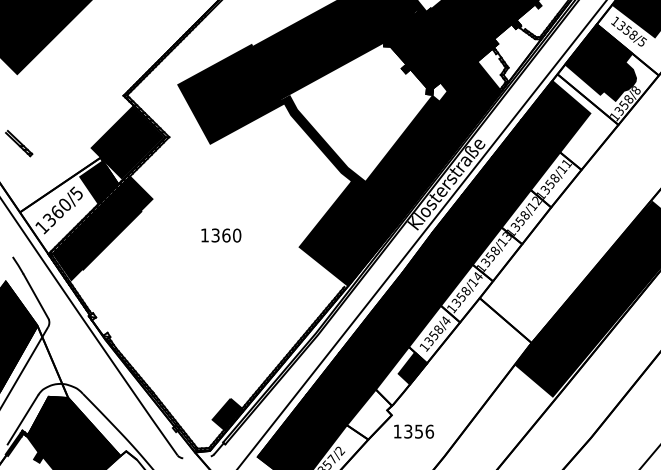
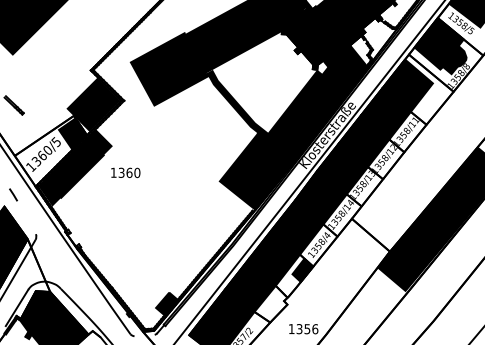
text: (221, 235) -> (125, 172), moved
line: (35, 296) -> (26, 217), removed
text: (413, 431) -> (303, 329), moved

